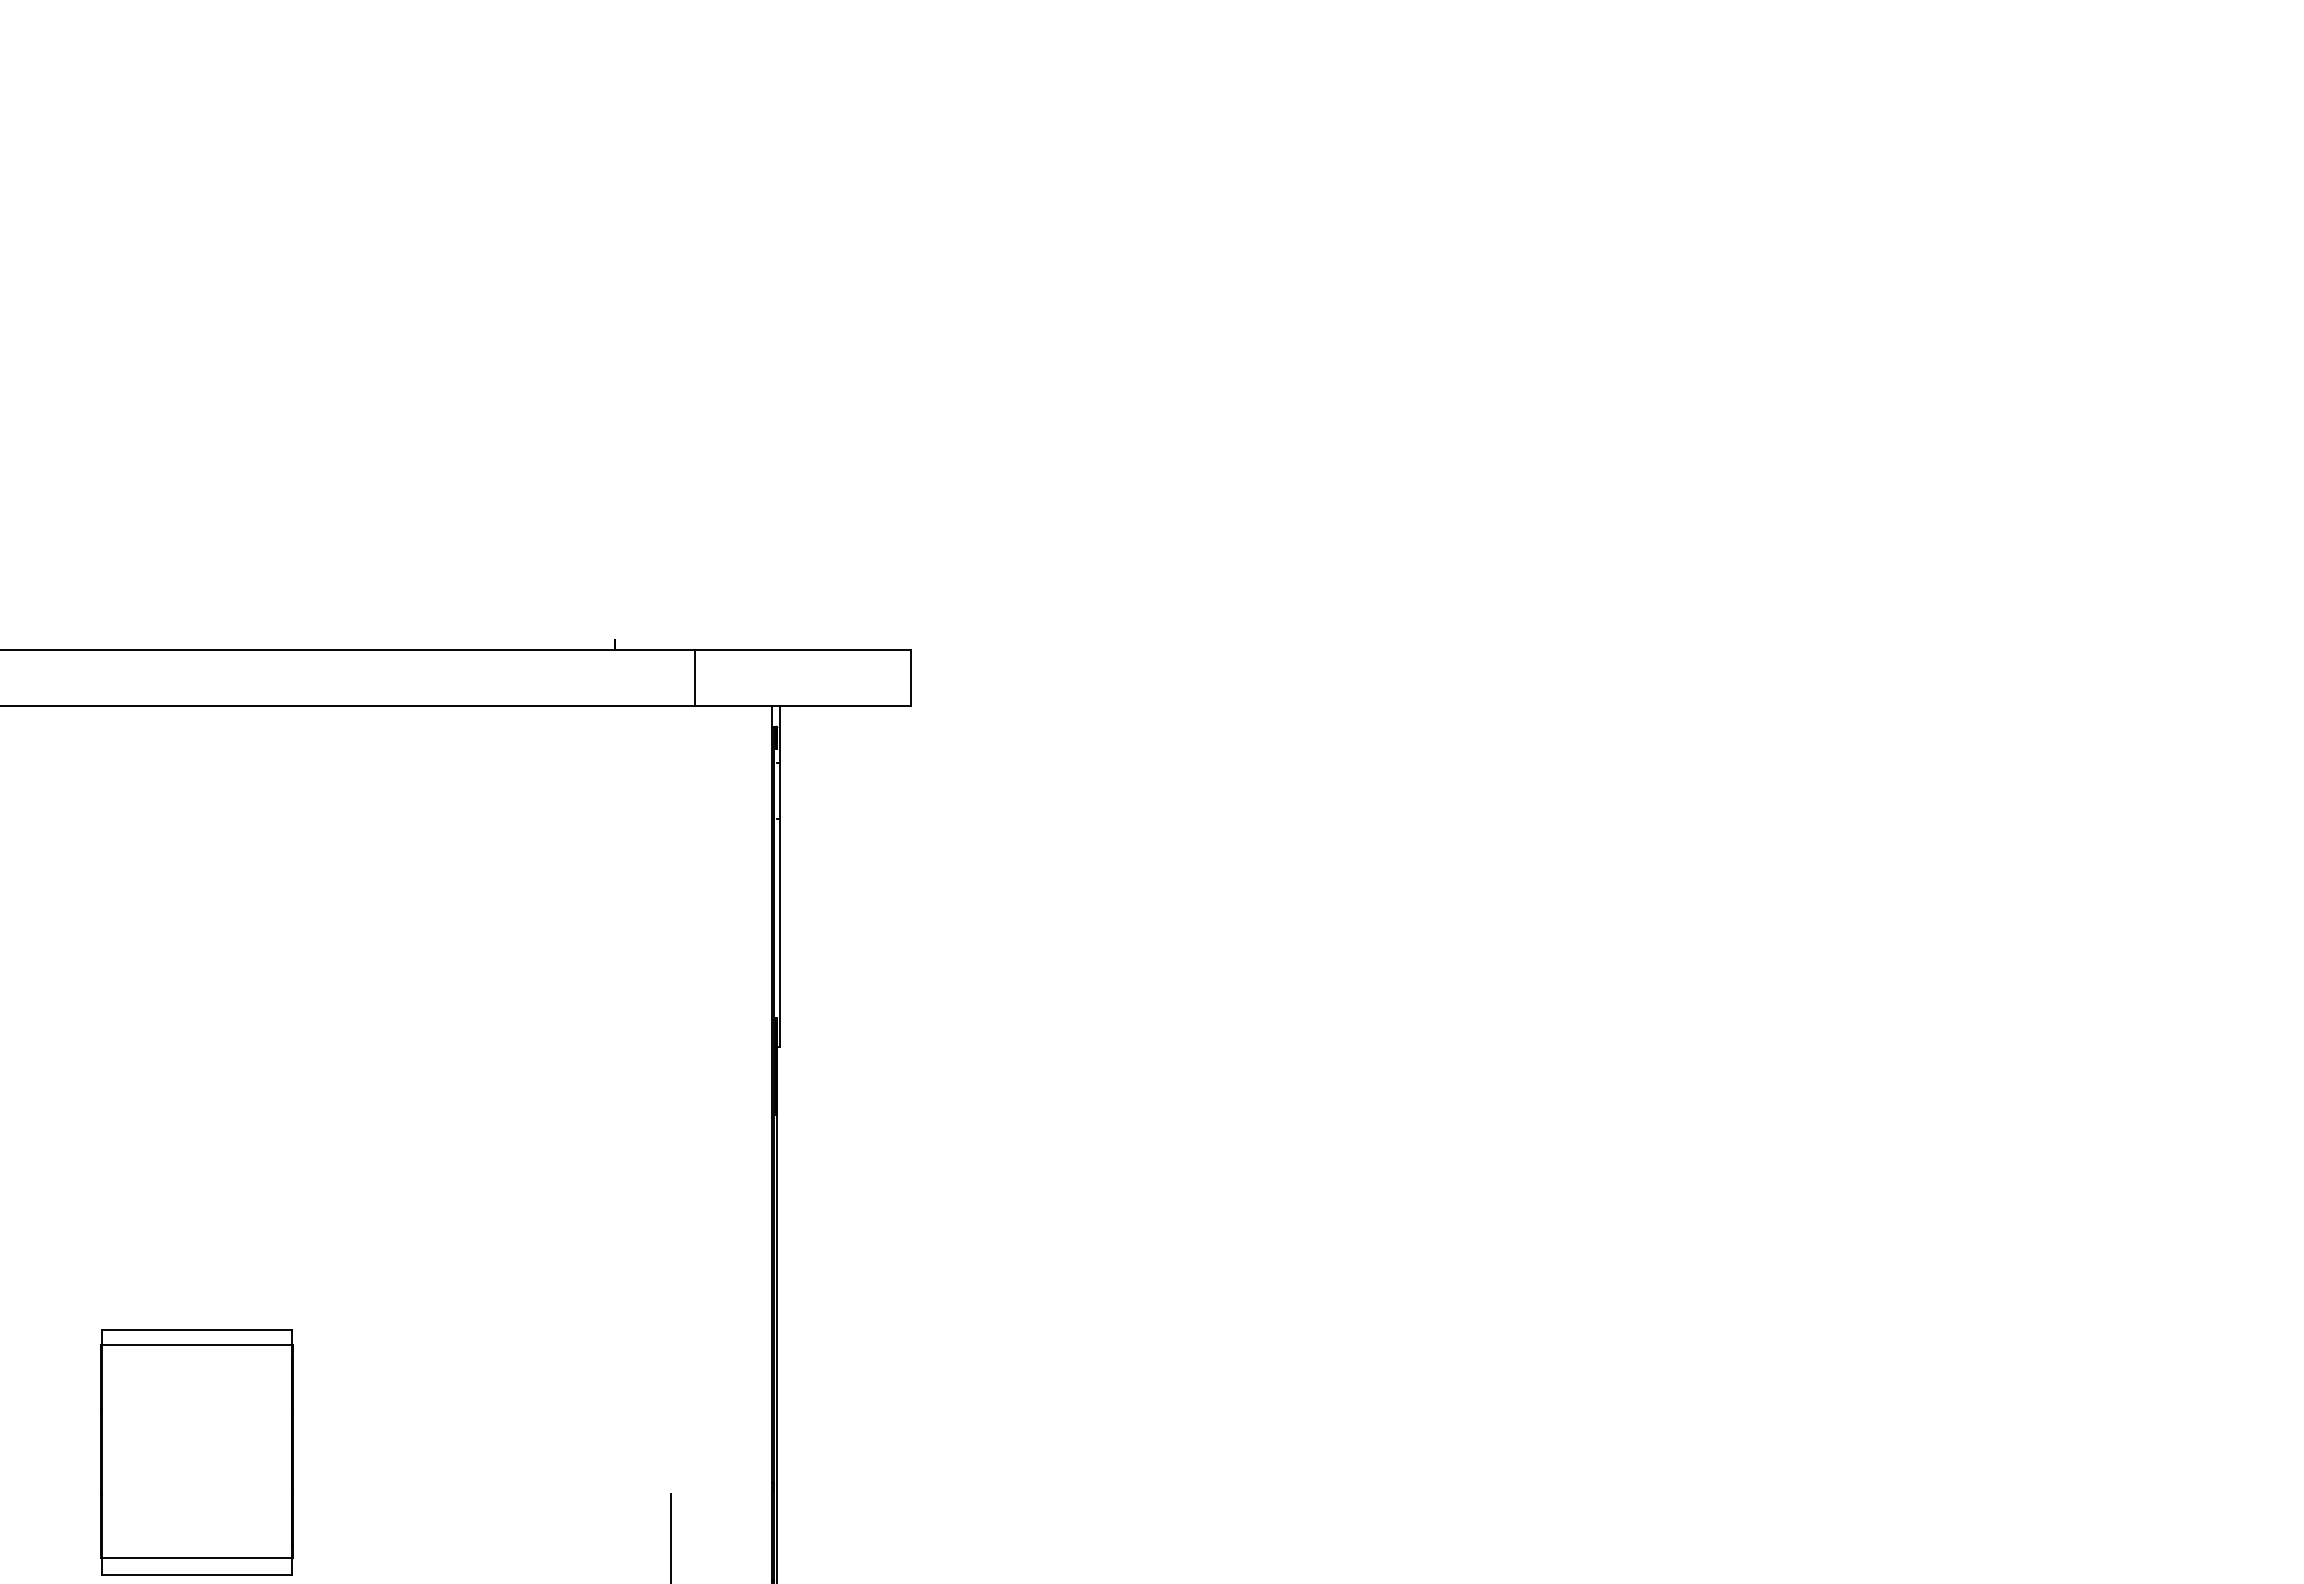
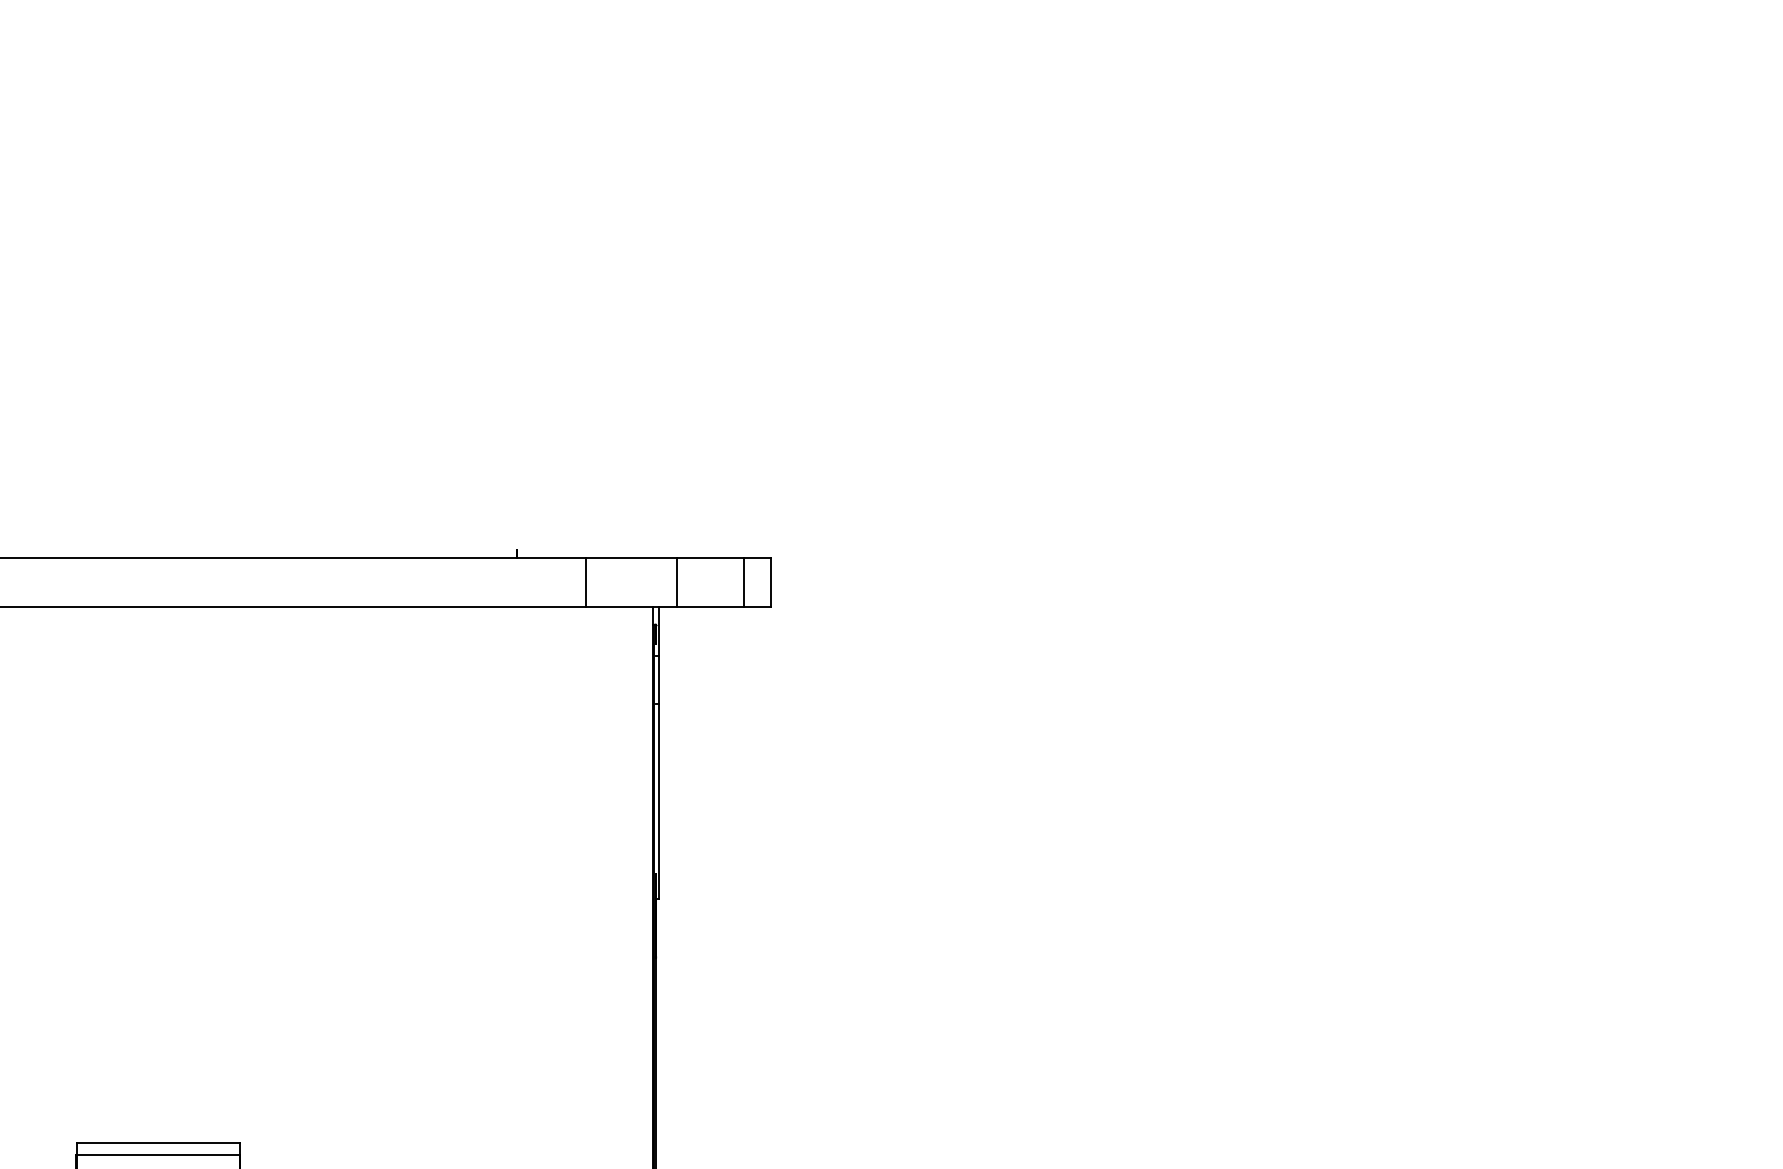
line: (801, 677) -> (677, 582), added
line: (878, 677) -> (743, 582), added

